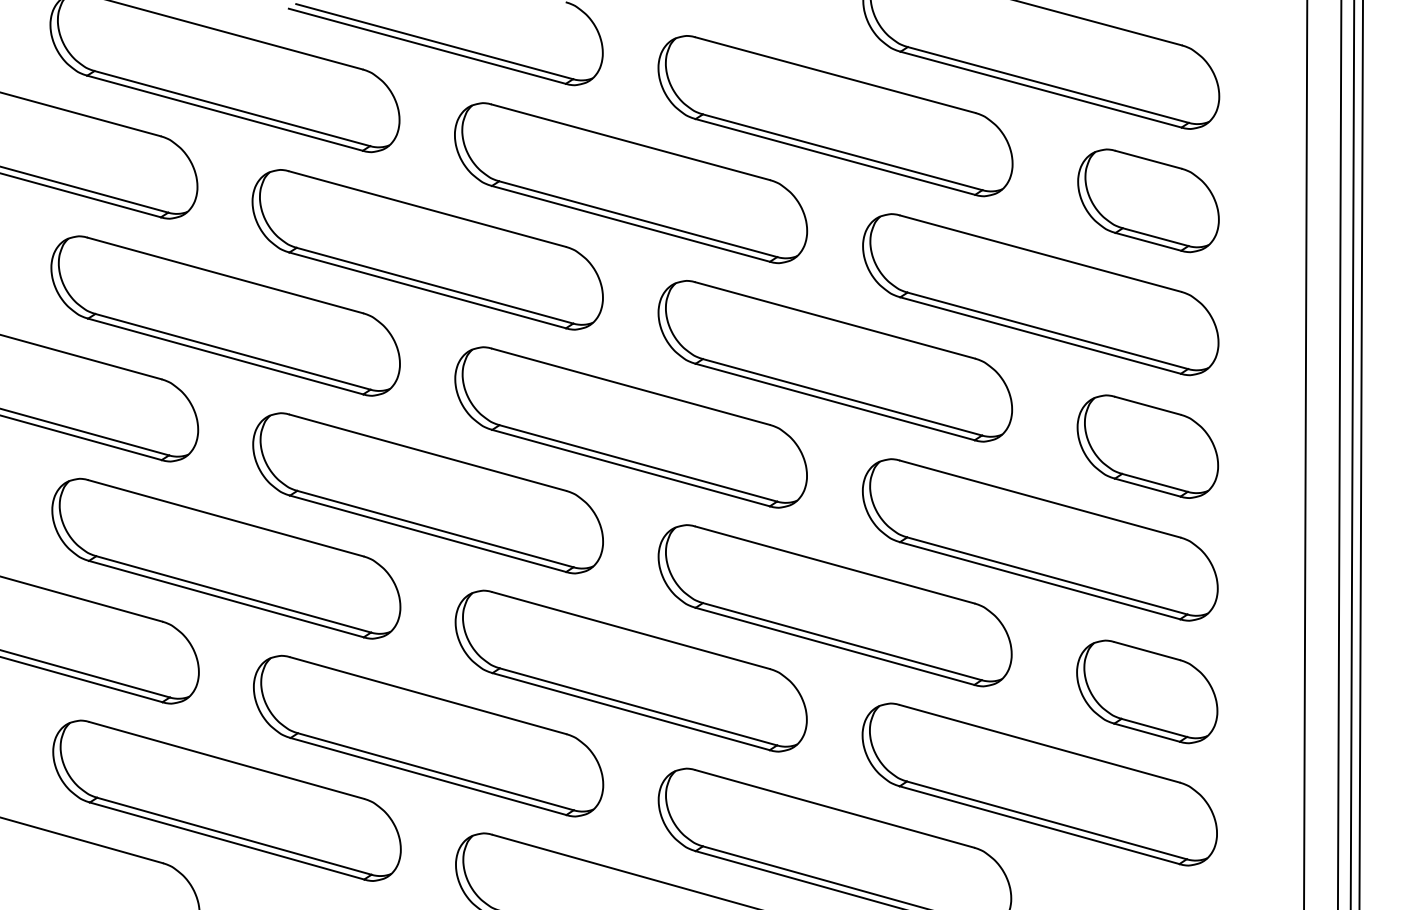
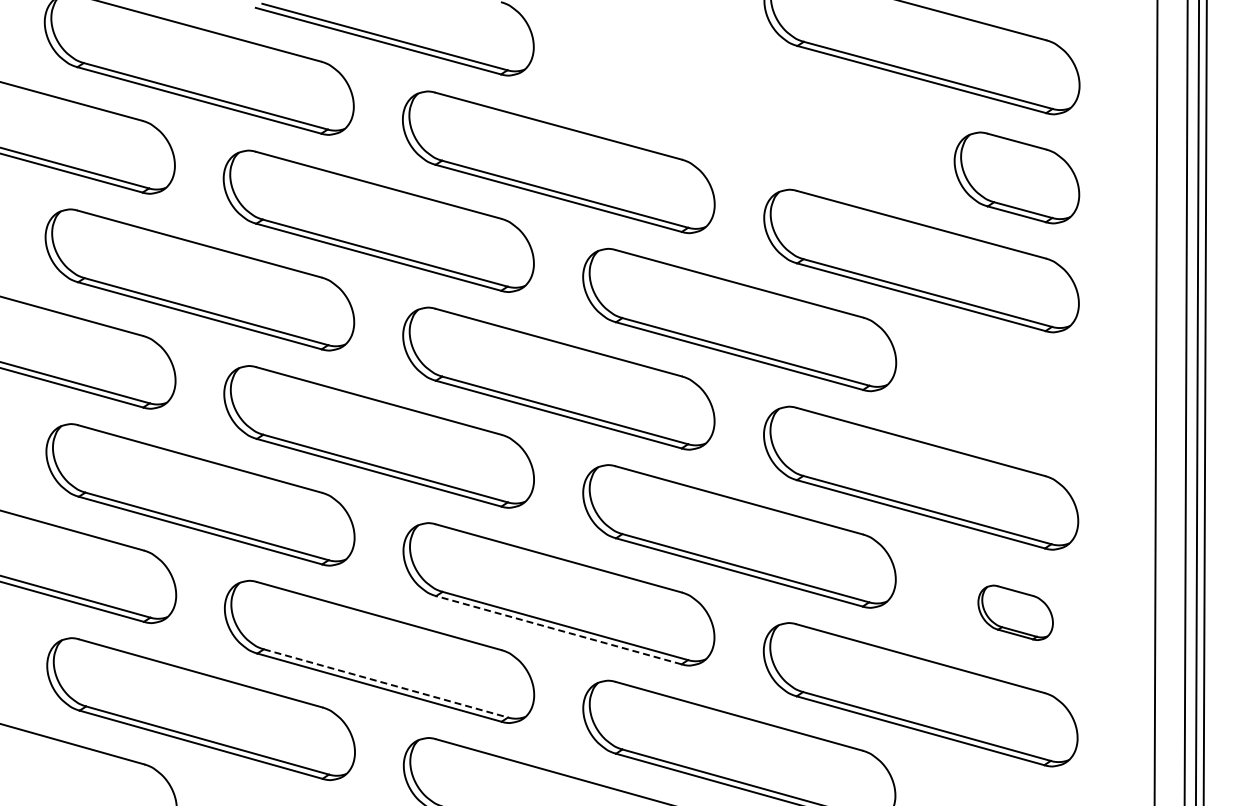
part: (835, 115) -> (739, 102), removed
part: (1148, 446) -> (1016, 395), removed
part: (1146, 691) -> (1015, 612), size x0.6
line: (630, 711) -> (558, 630), solid -> dashed
line: (435, 771) -> (385, 683), solid -> dashed

